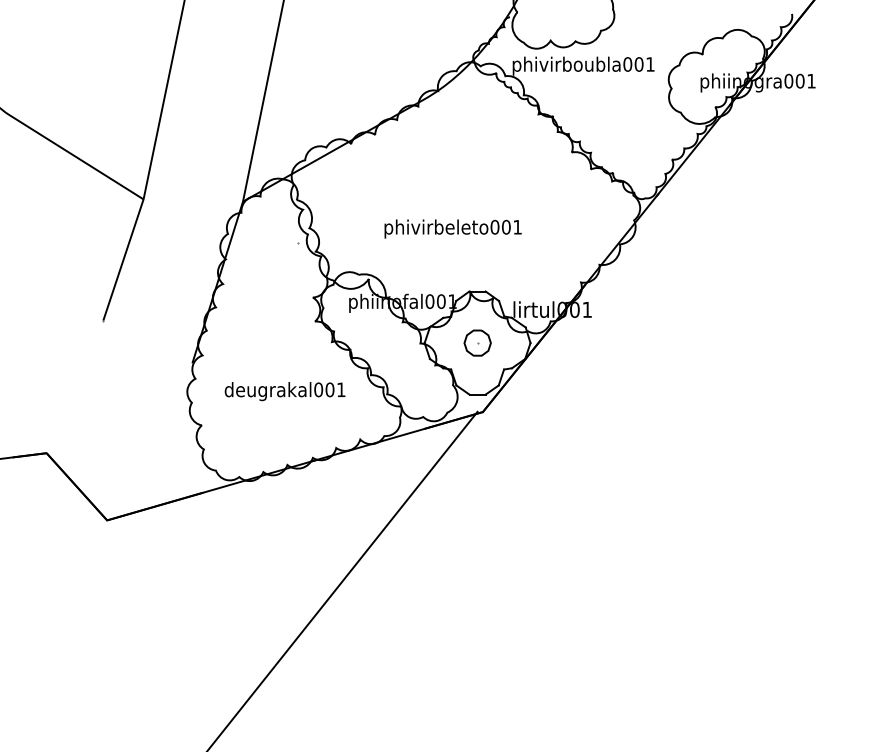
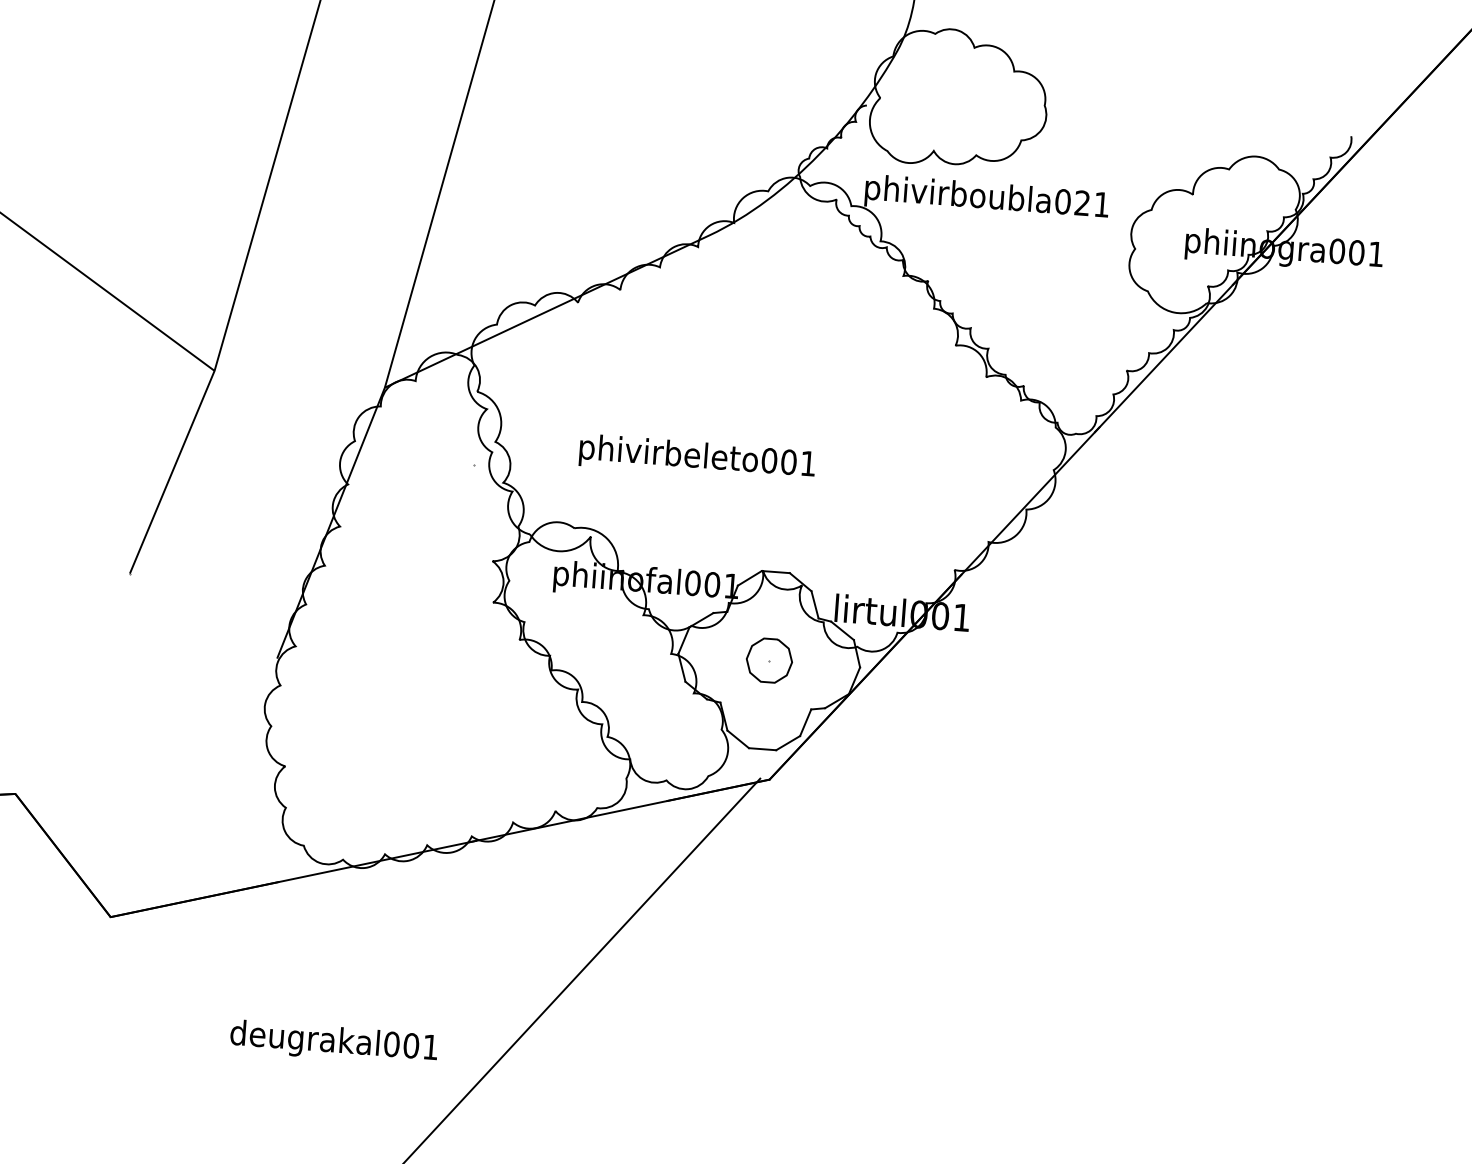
text: (638, 64) -> (1081, 203), phivirboubla001 -> phivirboubla021
text: (452, 228) -> (696, 457), moved
text: (284, 391) -> (333, 1042), moved

